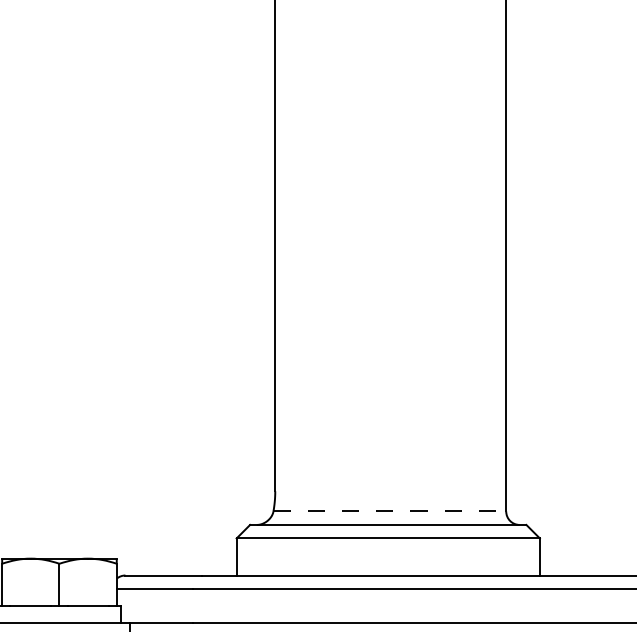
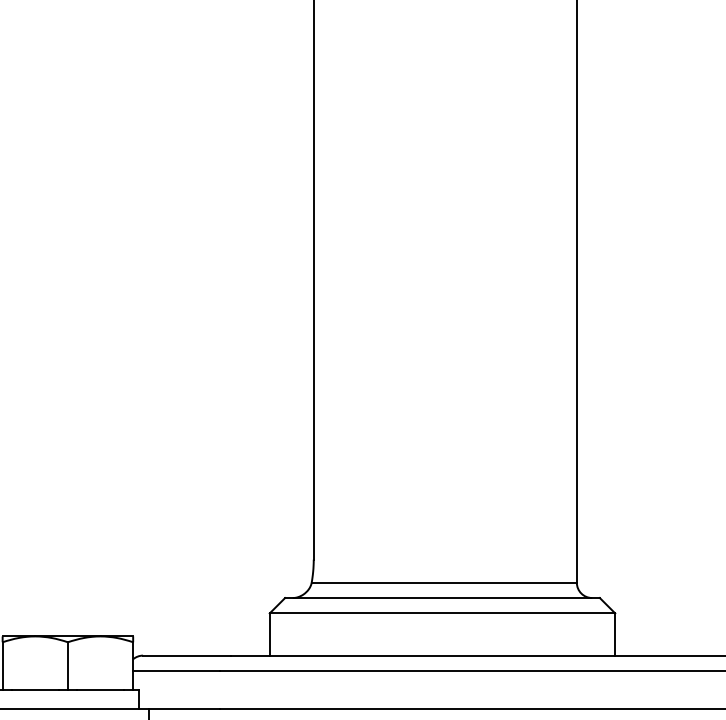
line: (390, 511) -> (444, 582), dashed -> solid

